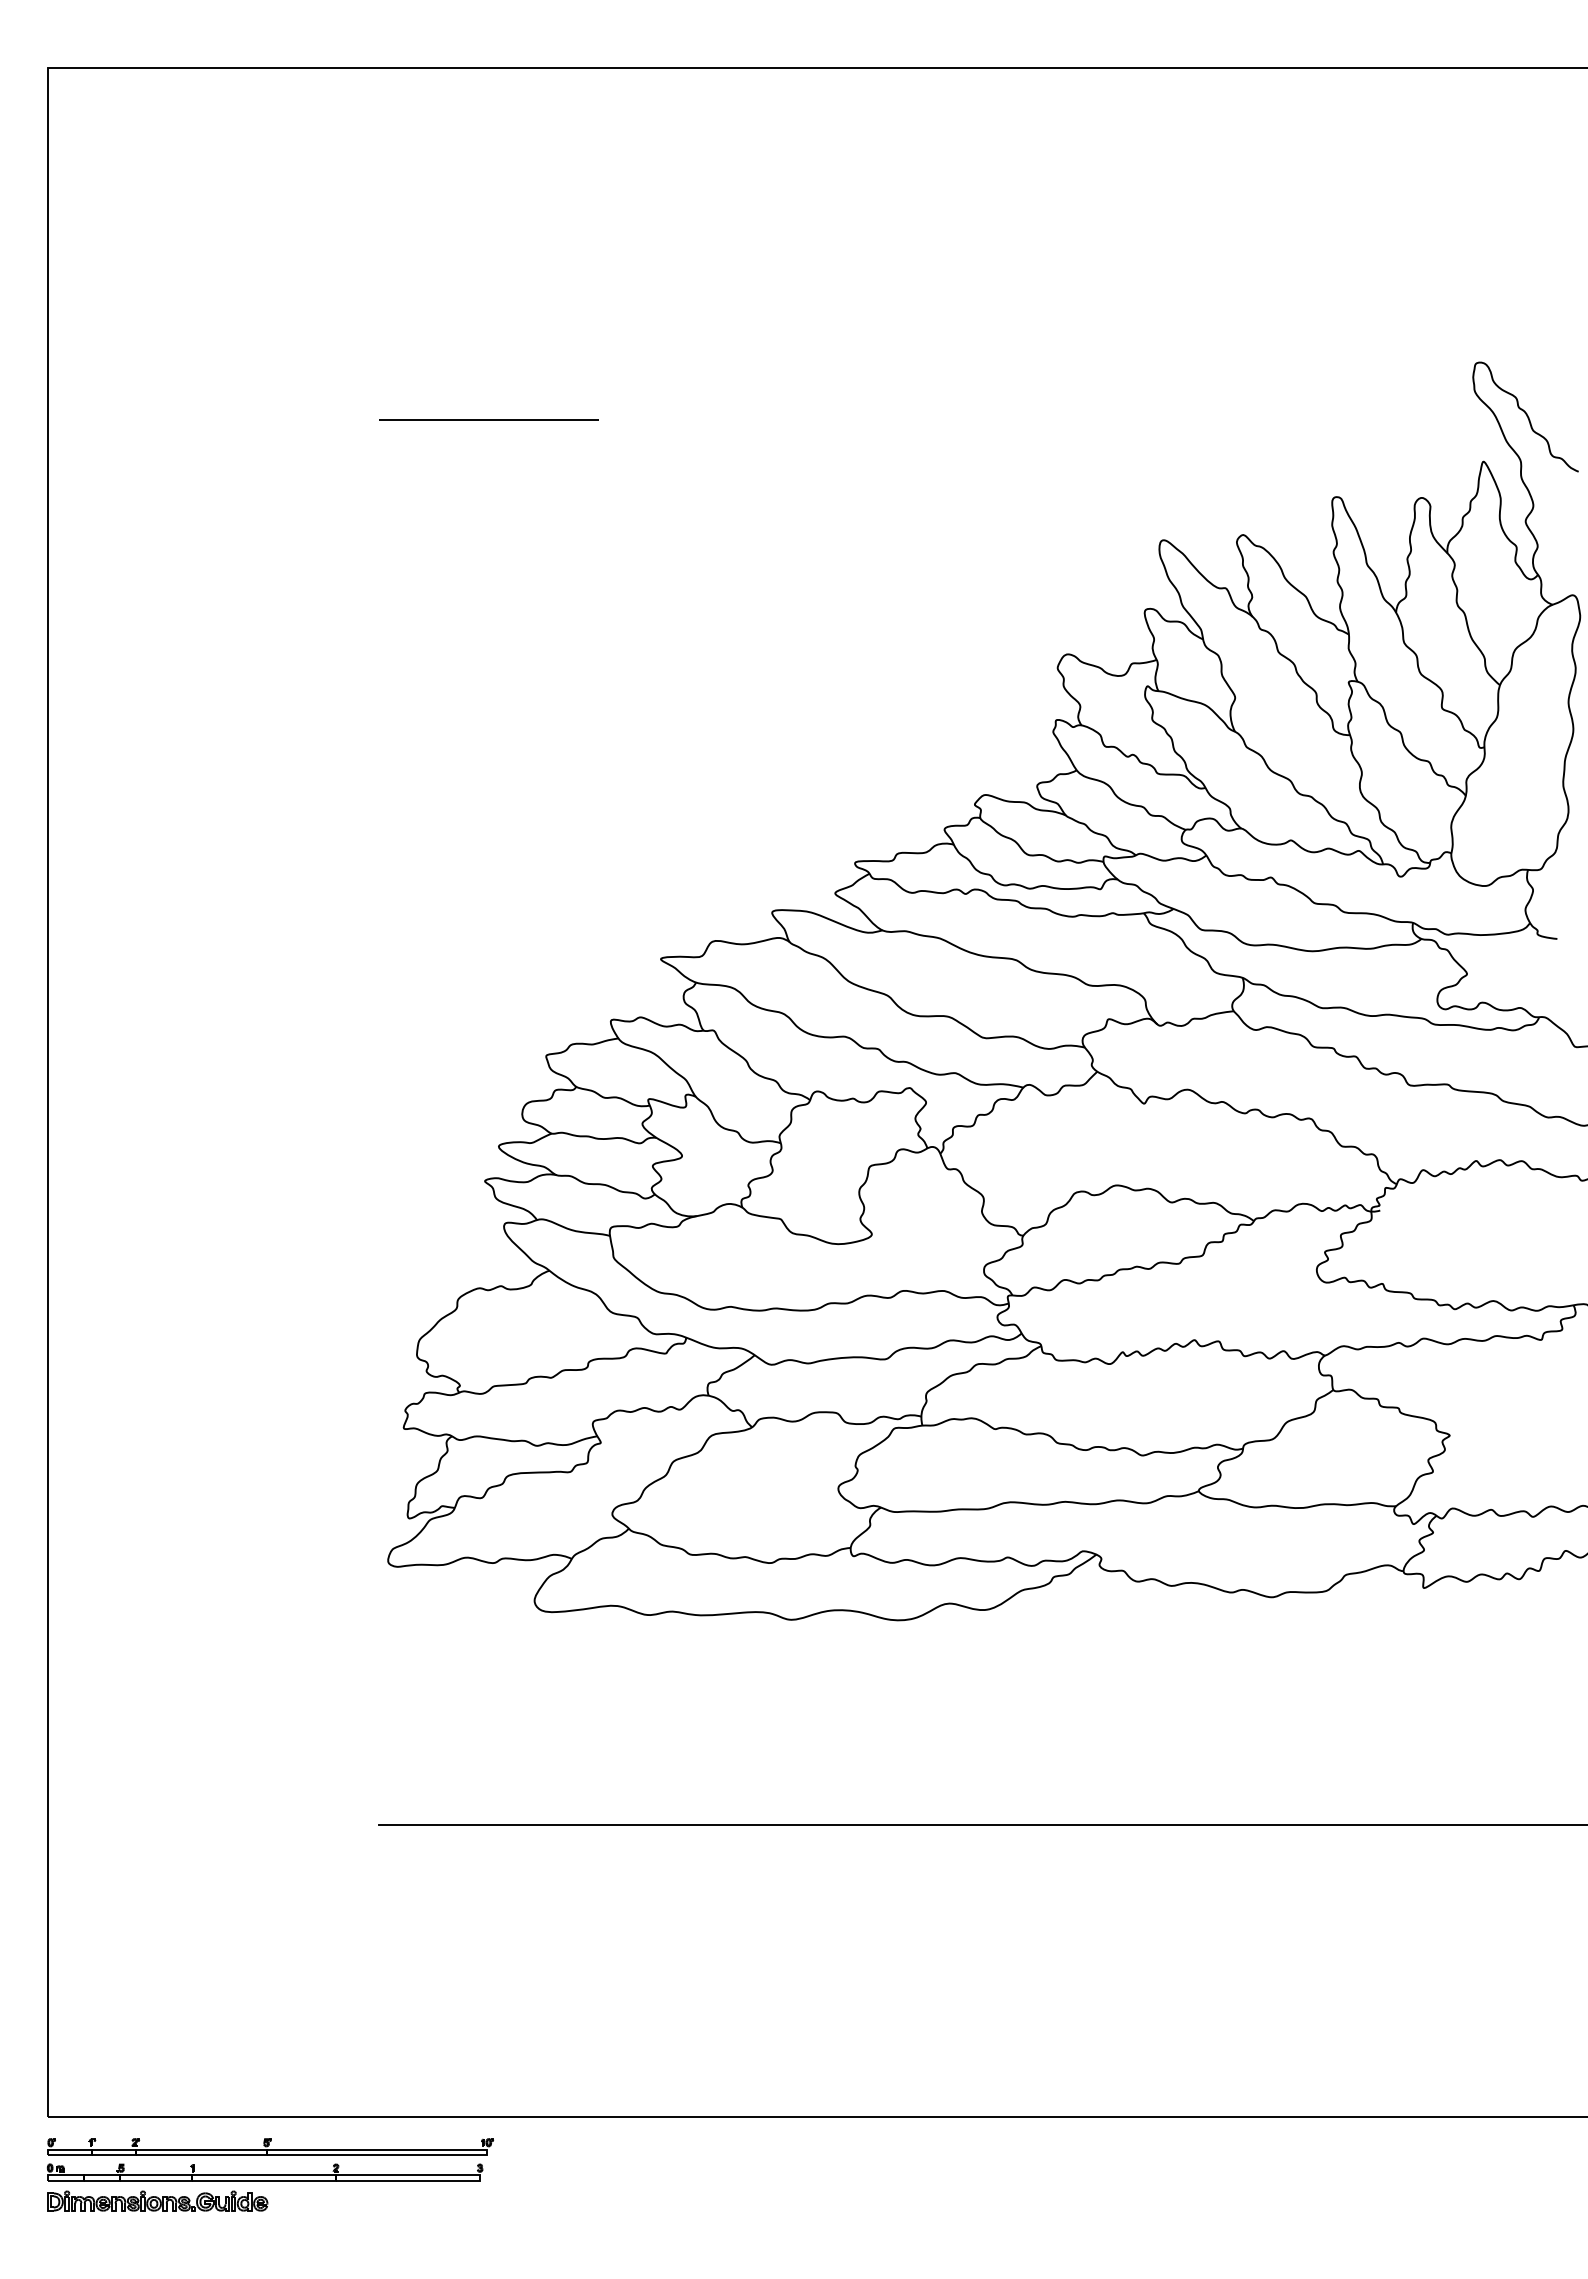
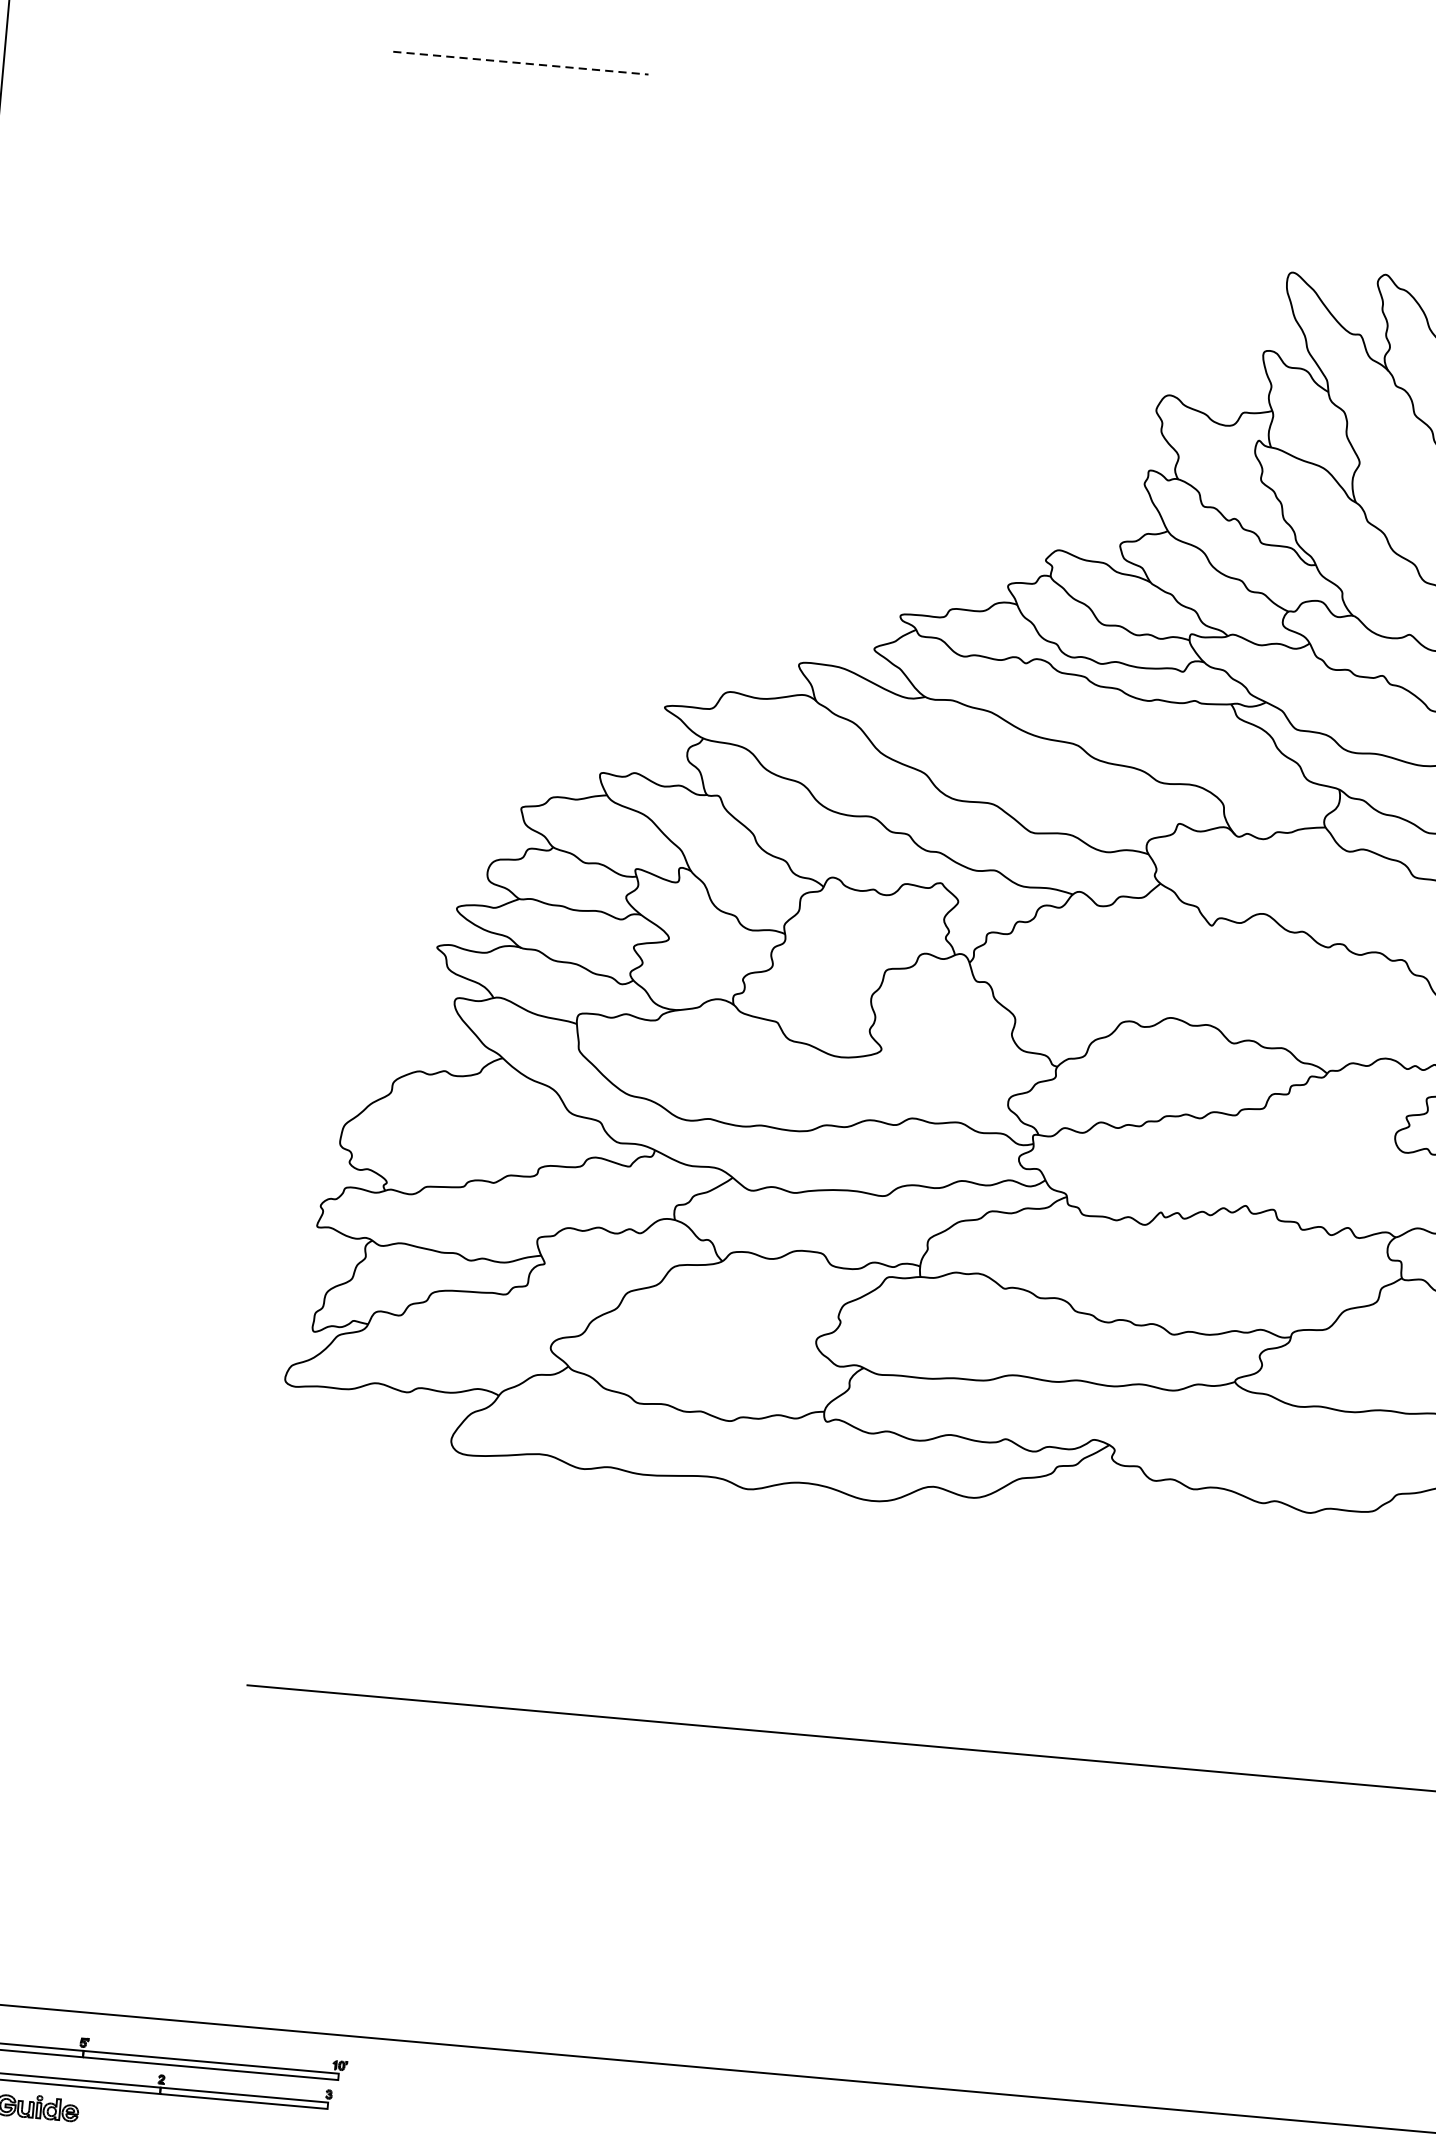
line: (489, 420) -> (521, 63), solid -> dashed

